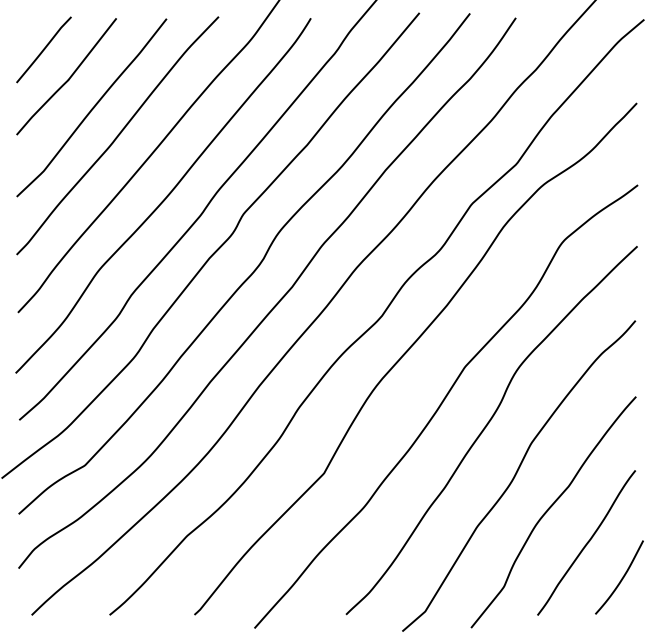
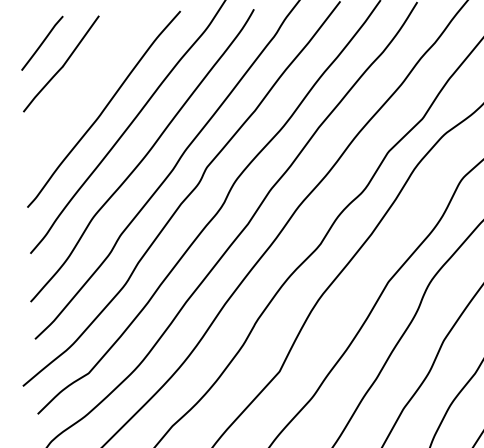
curve: (92, 107) -> (82, 87), removed

